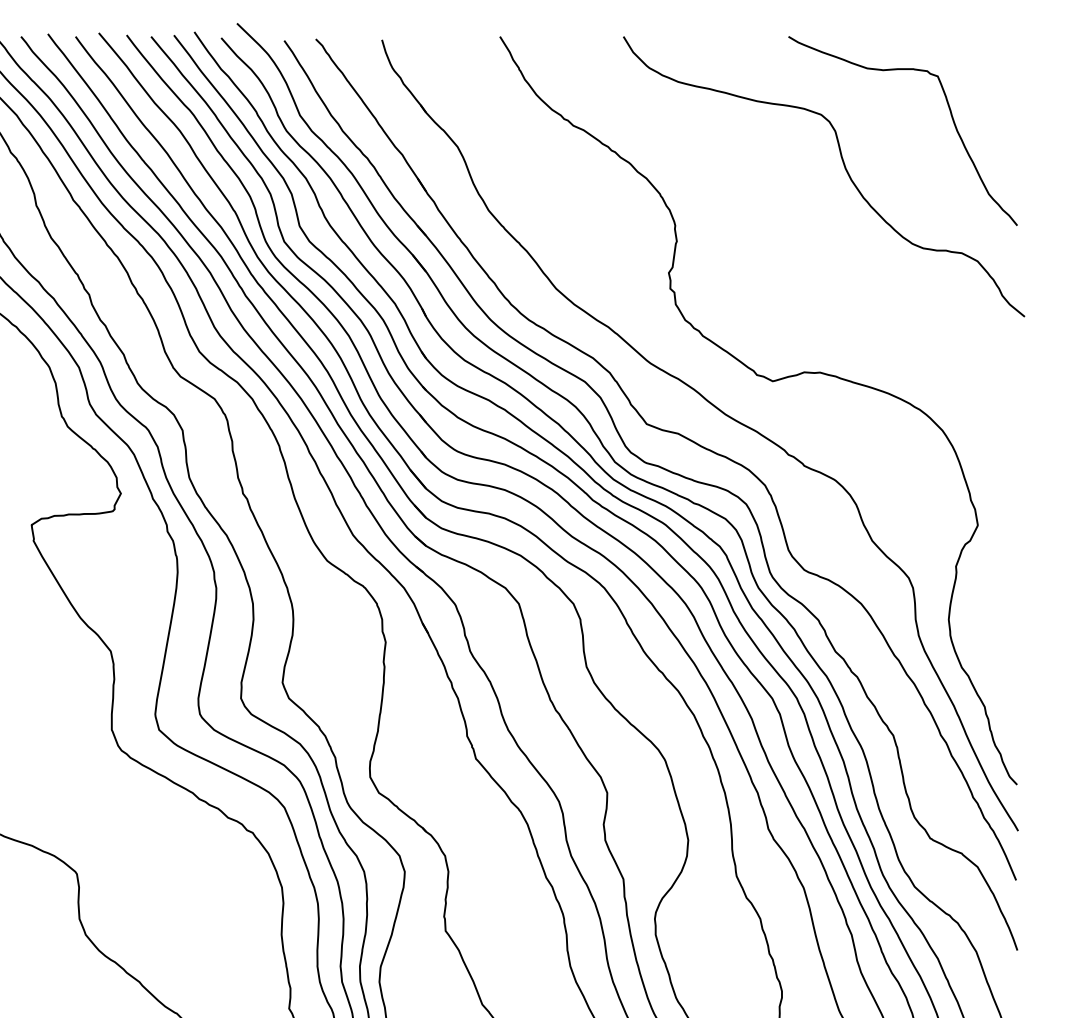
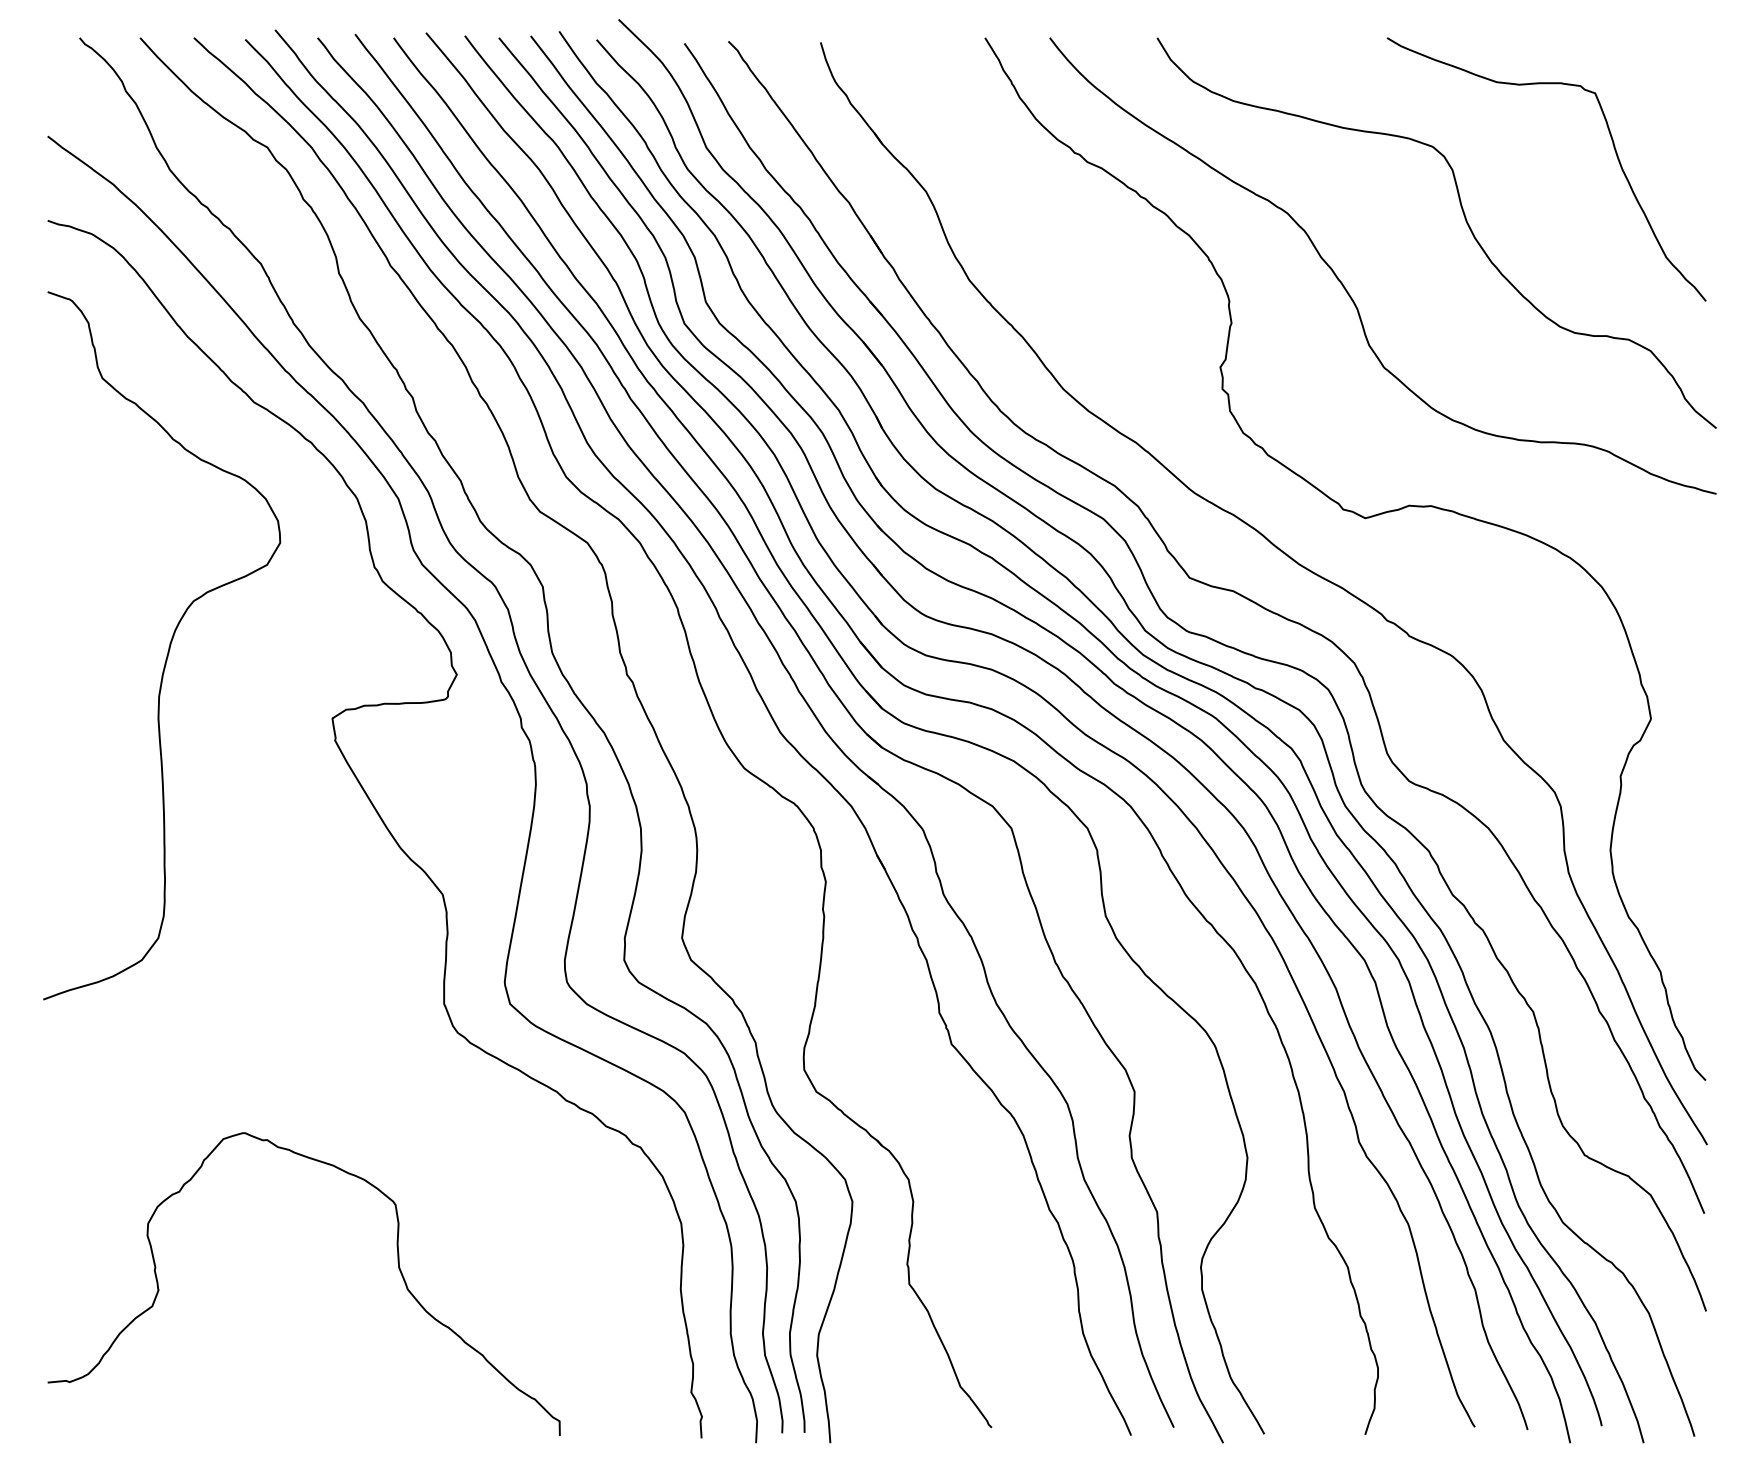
curve: (759, 216) -> (1346, 288), added

